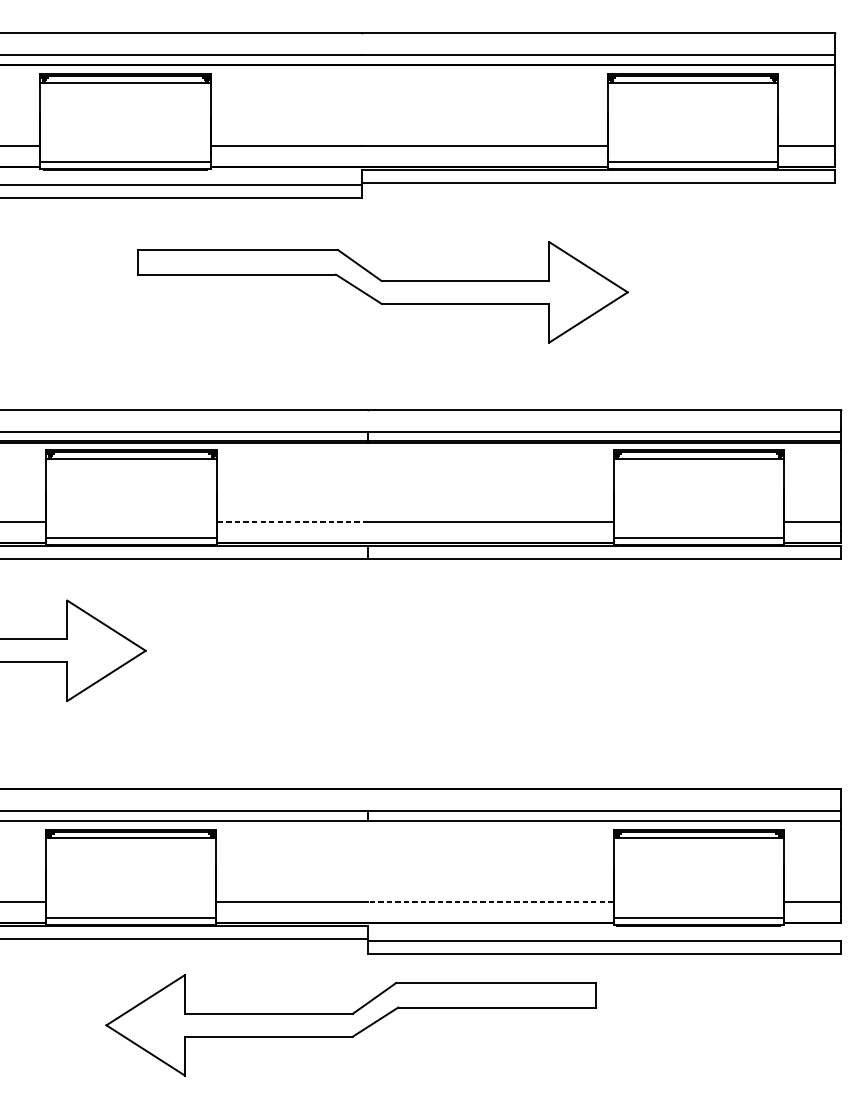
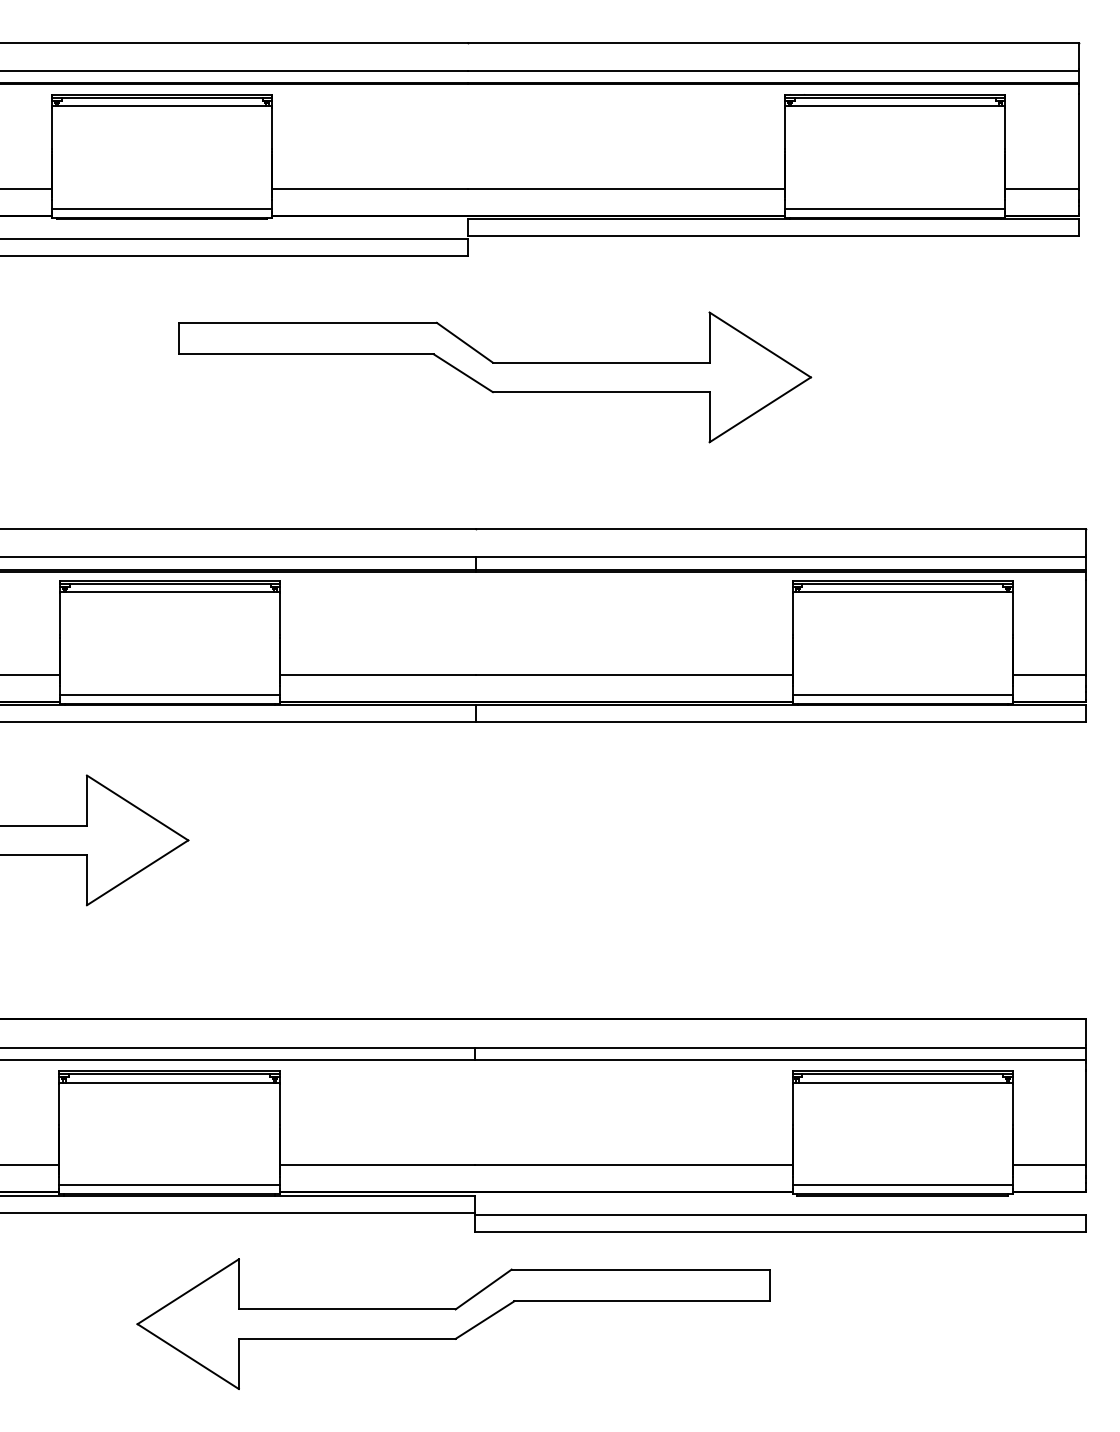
line: (292, 522) -> (377, 674), dashed -> solid
line: (490, 902) -> (633, 1165), dashed -> solid

